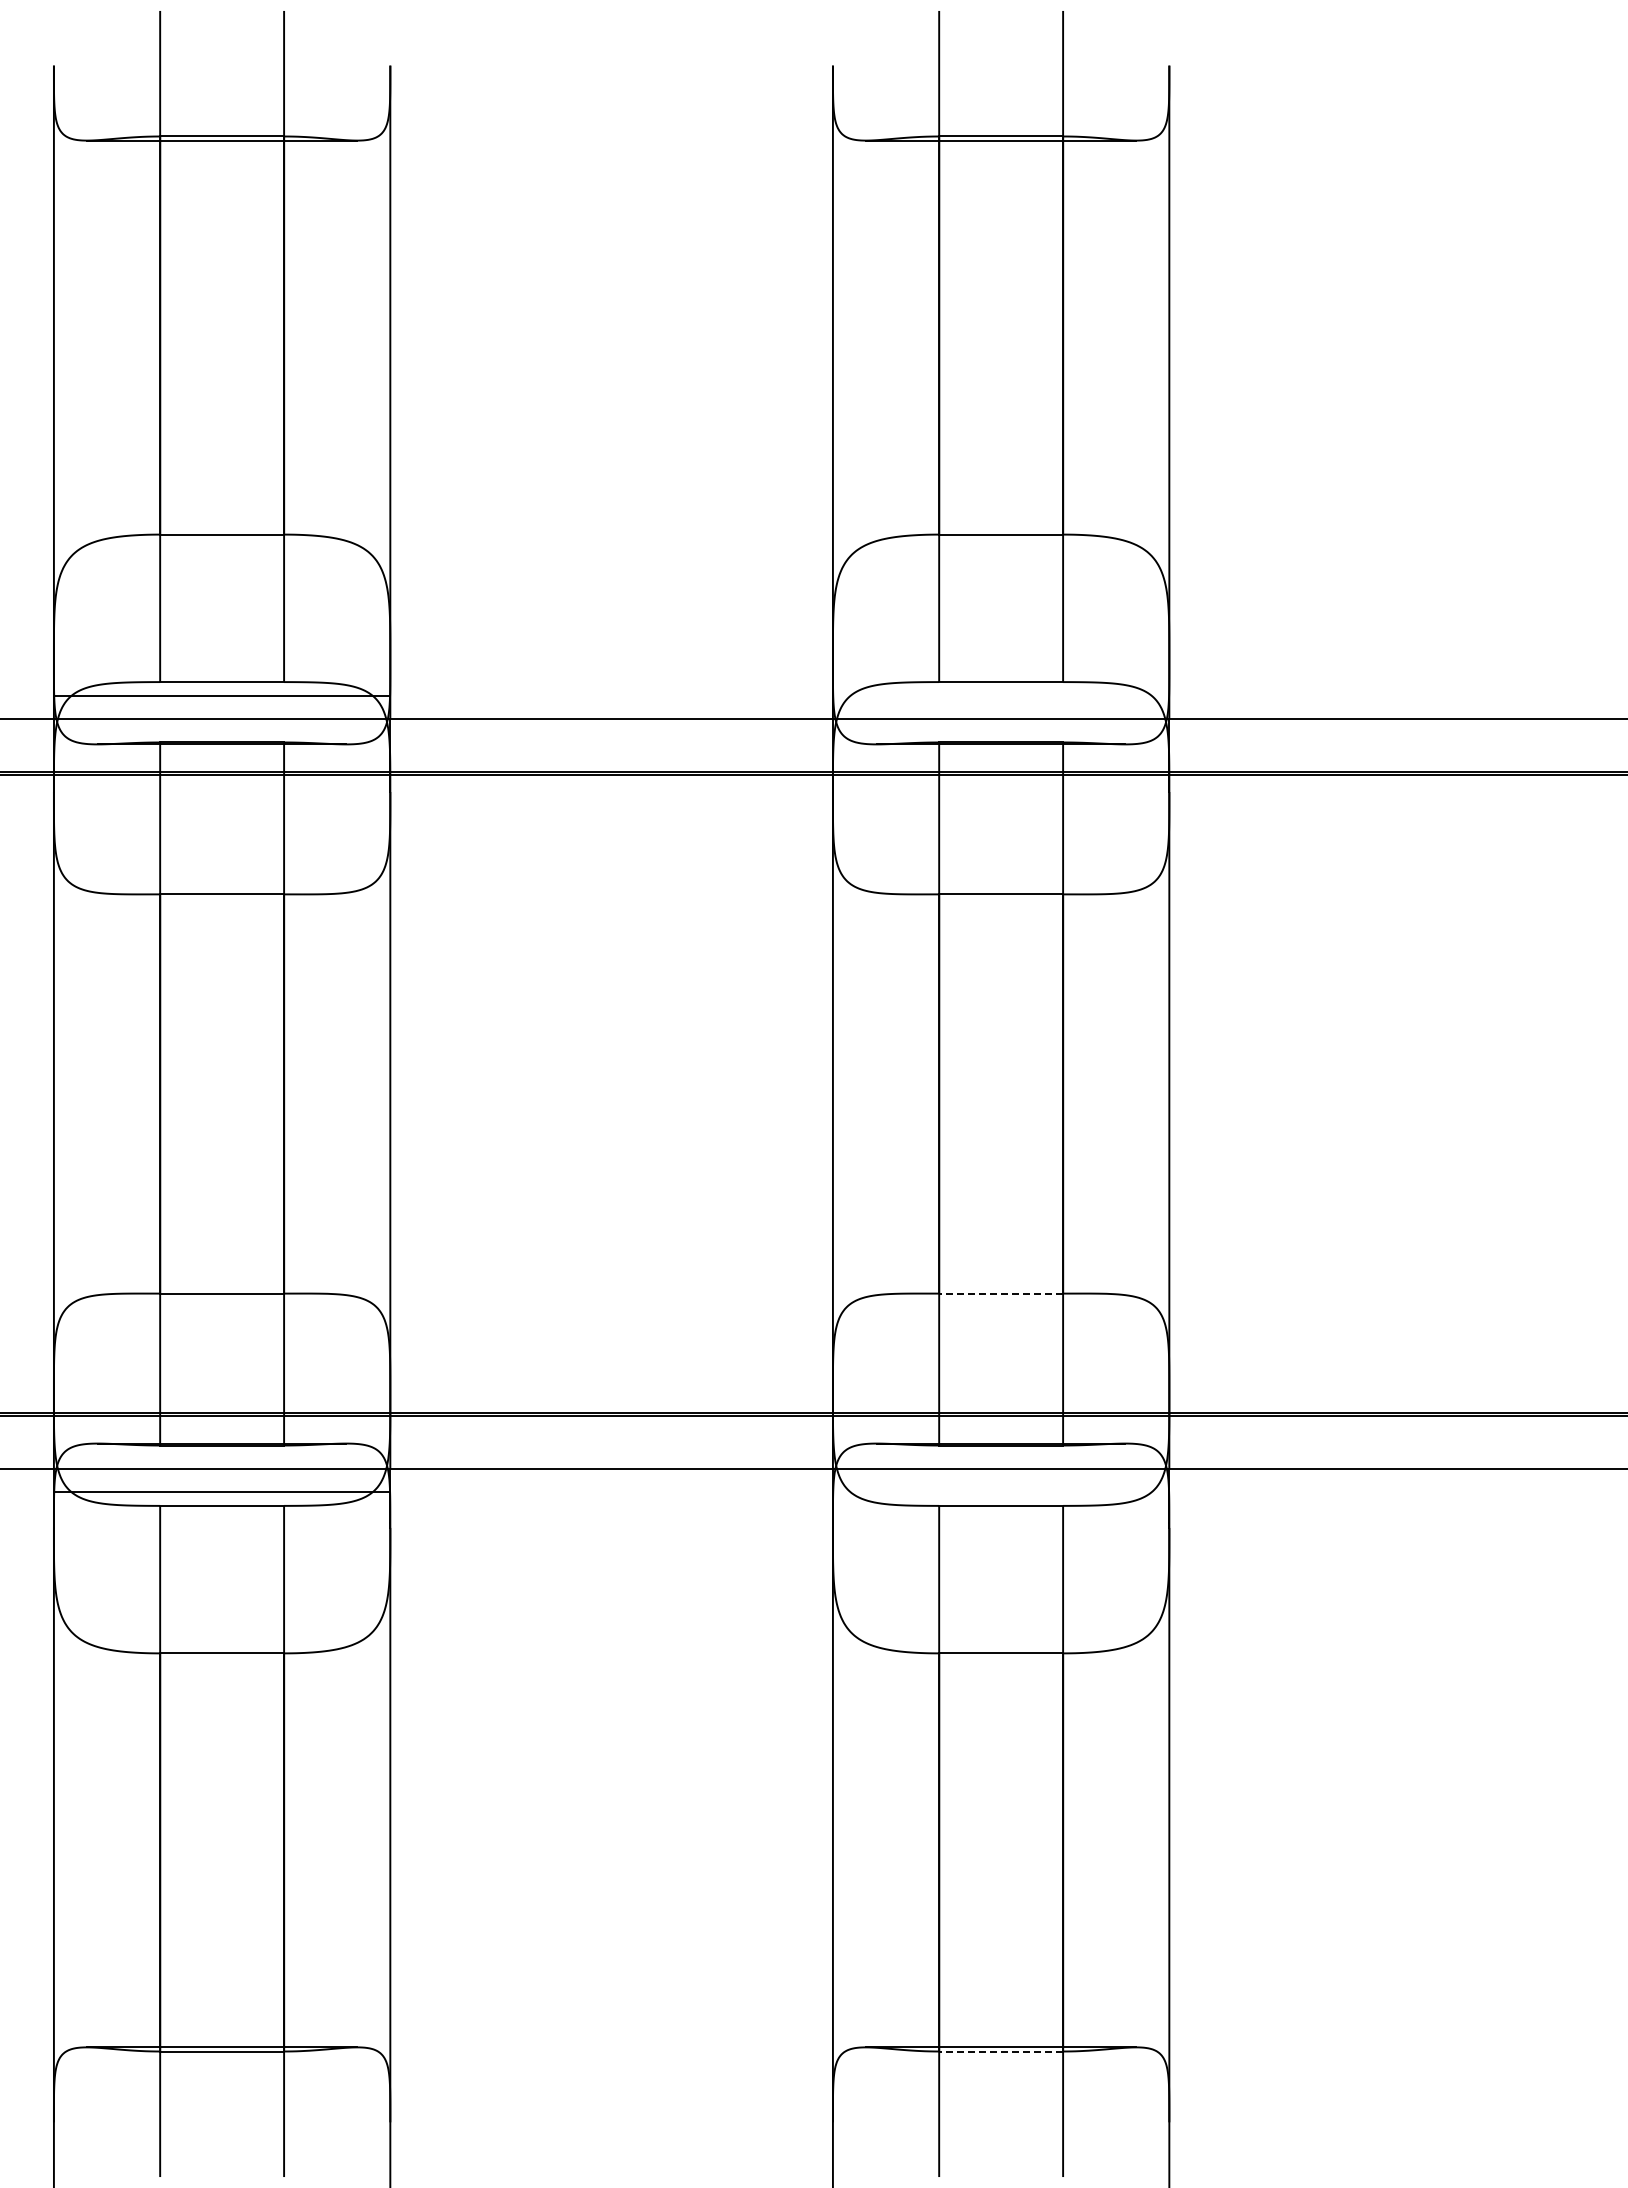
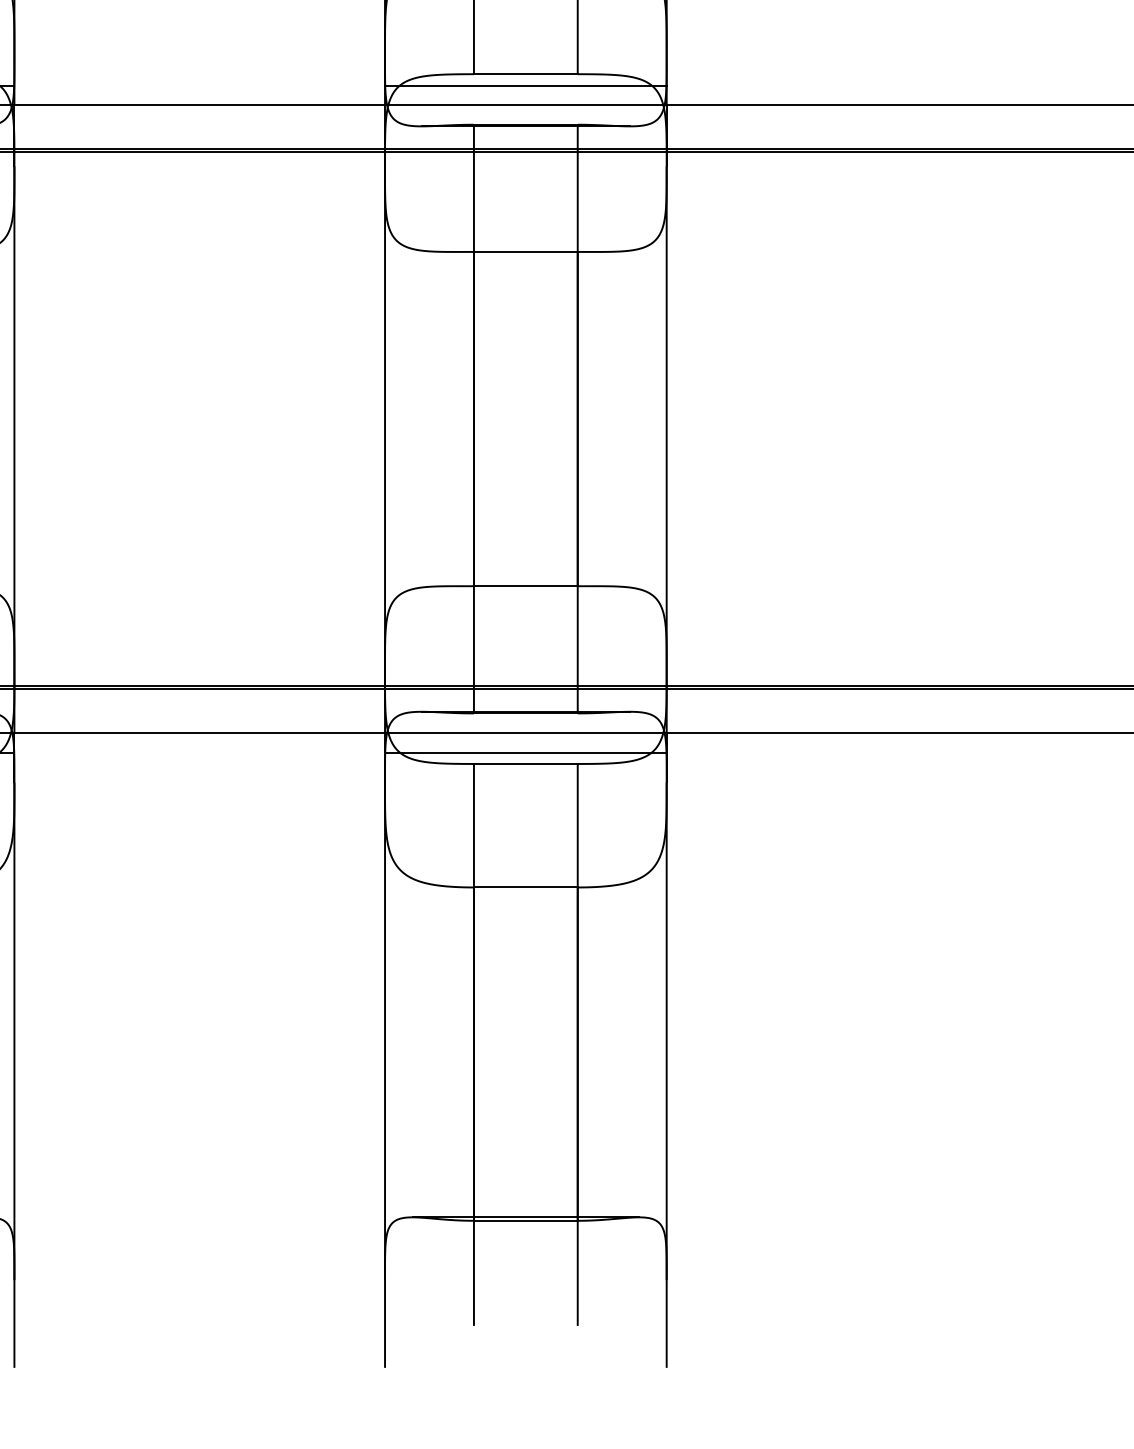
line: (1000, 695) -> (525, 85), added
line: (1001, 1293) -> (526, 586), dashed -> solid
line: (1000, 1492) -> (525, 752), added
line: (1001, 2051) -> (526, 1220), dashed -> solid

